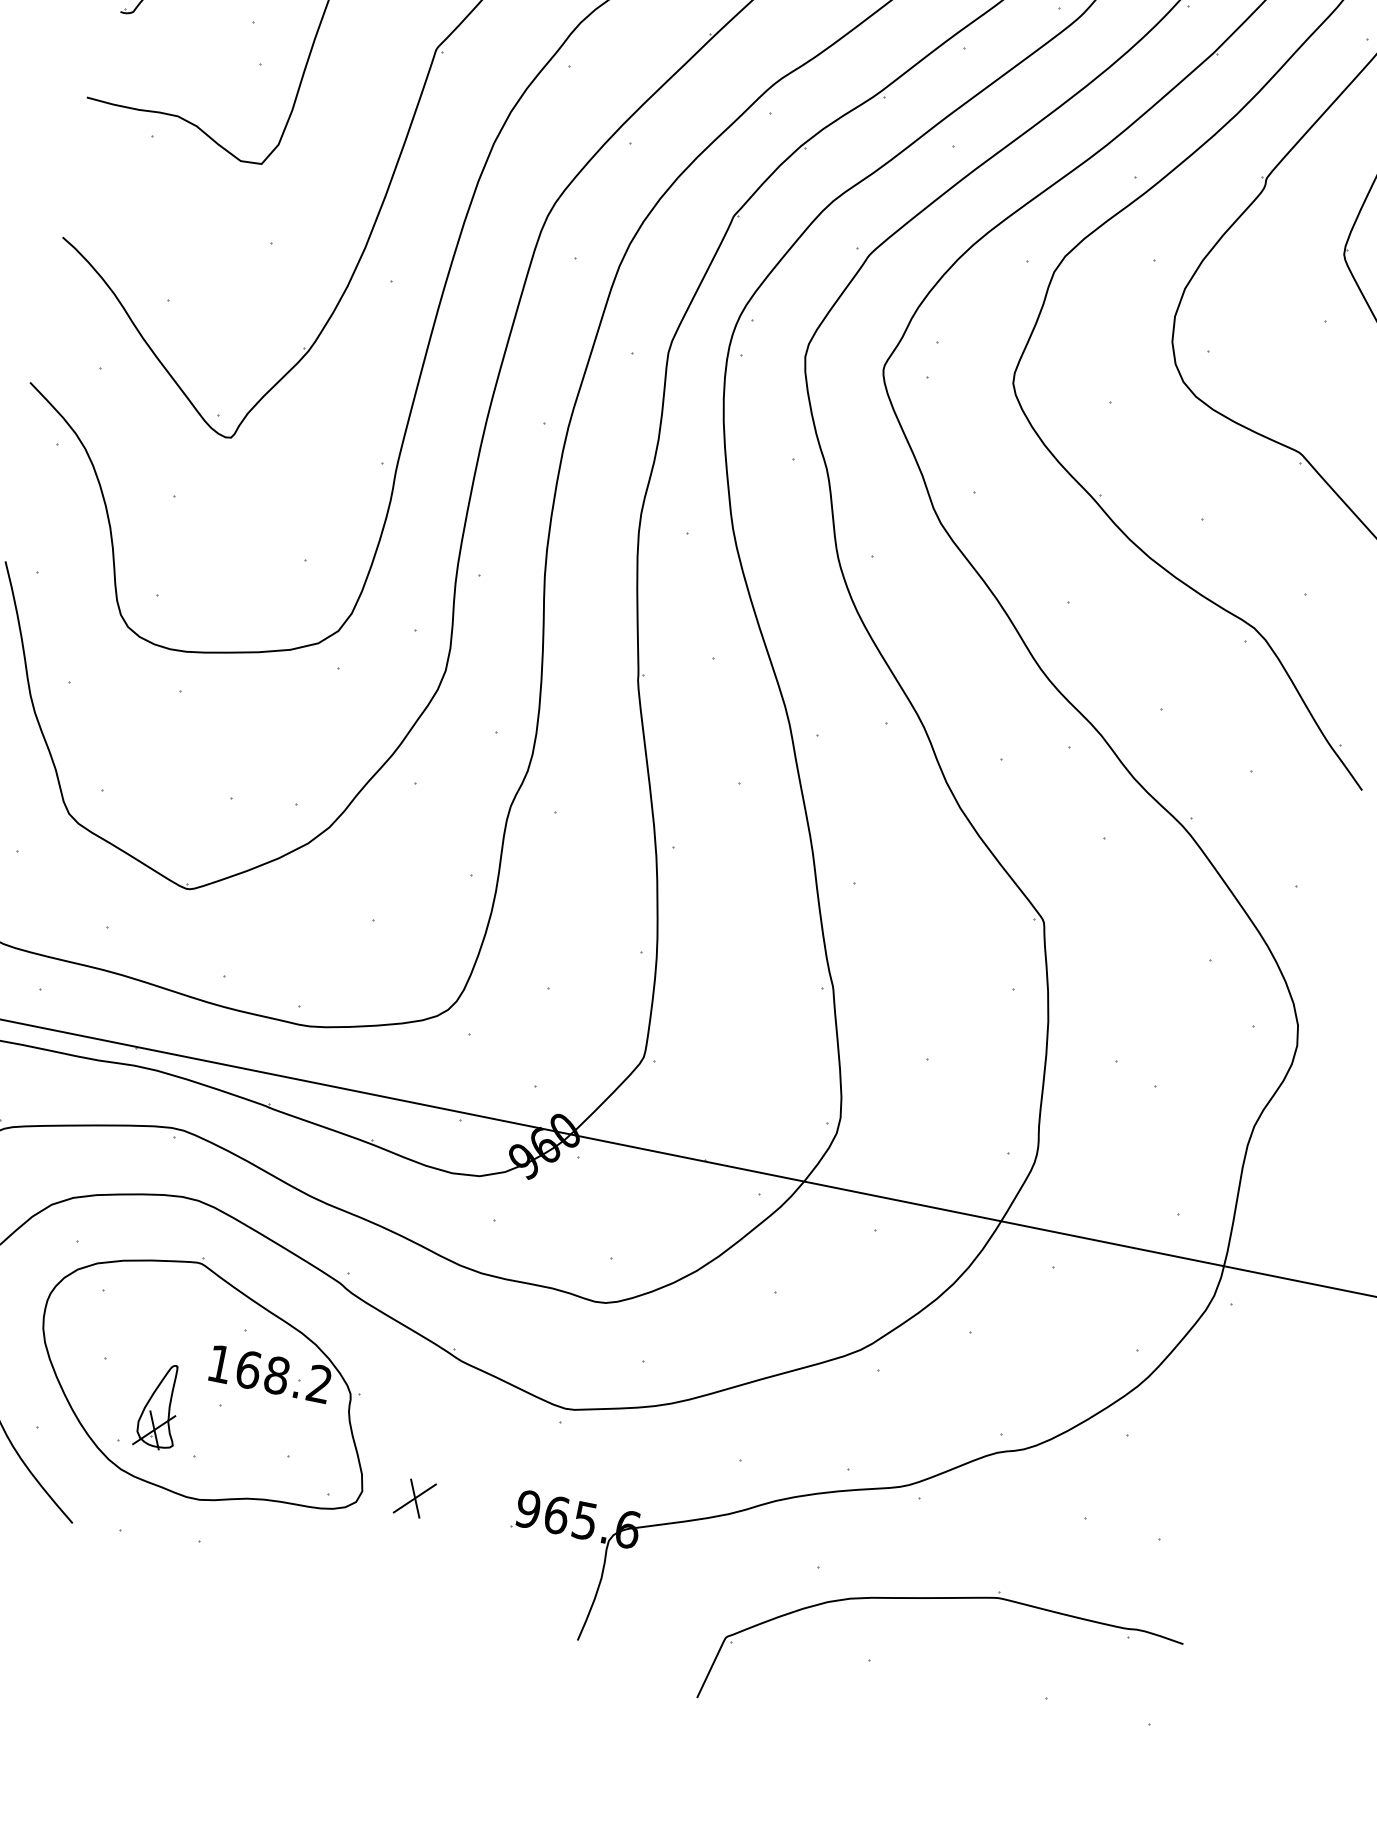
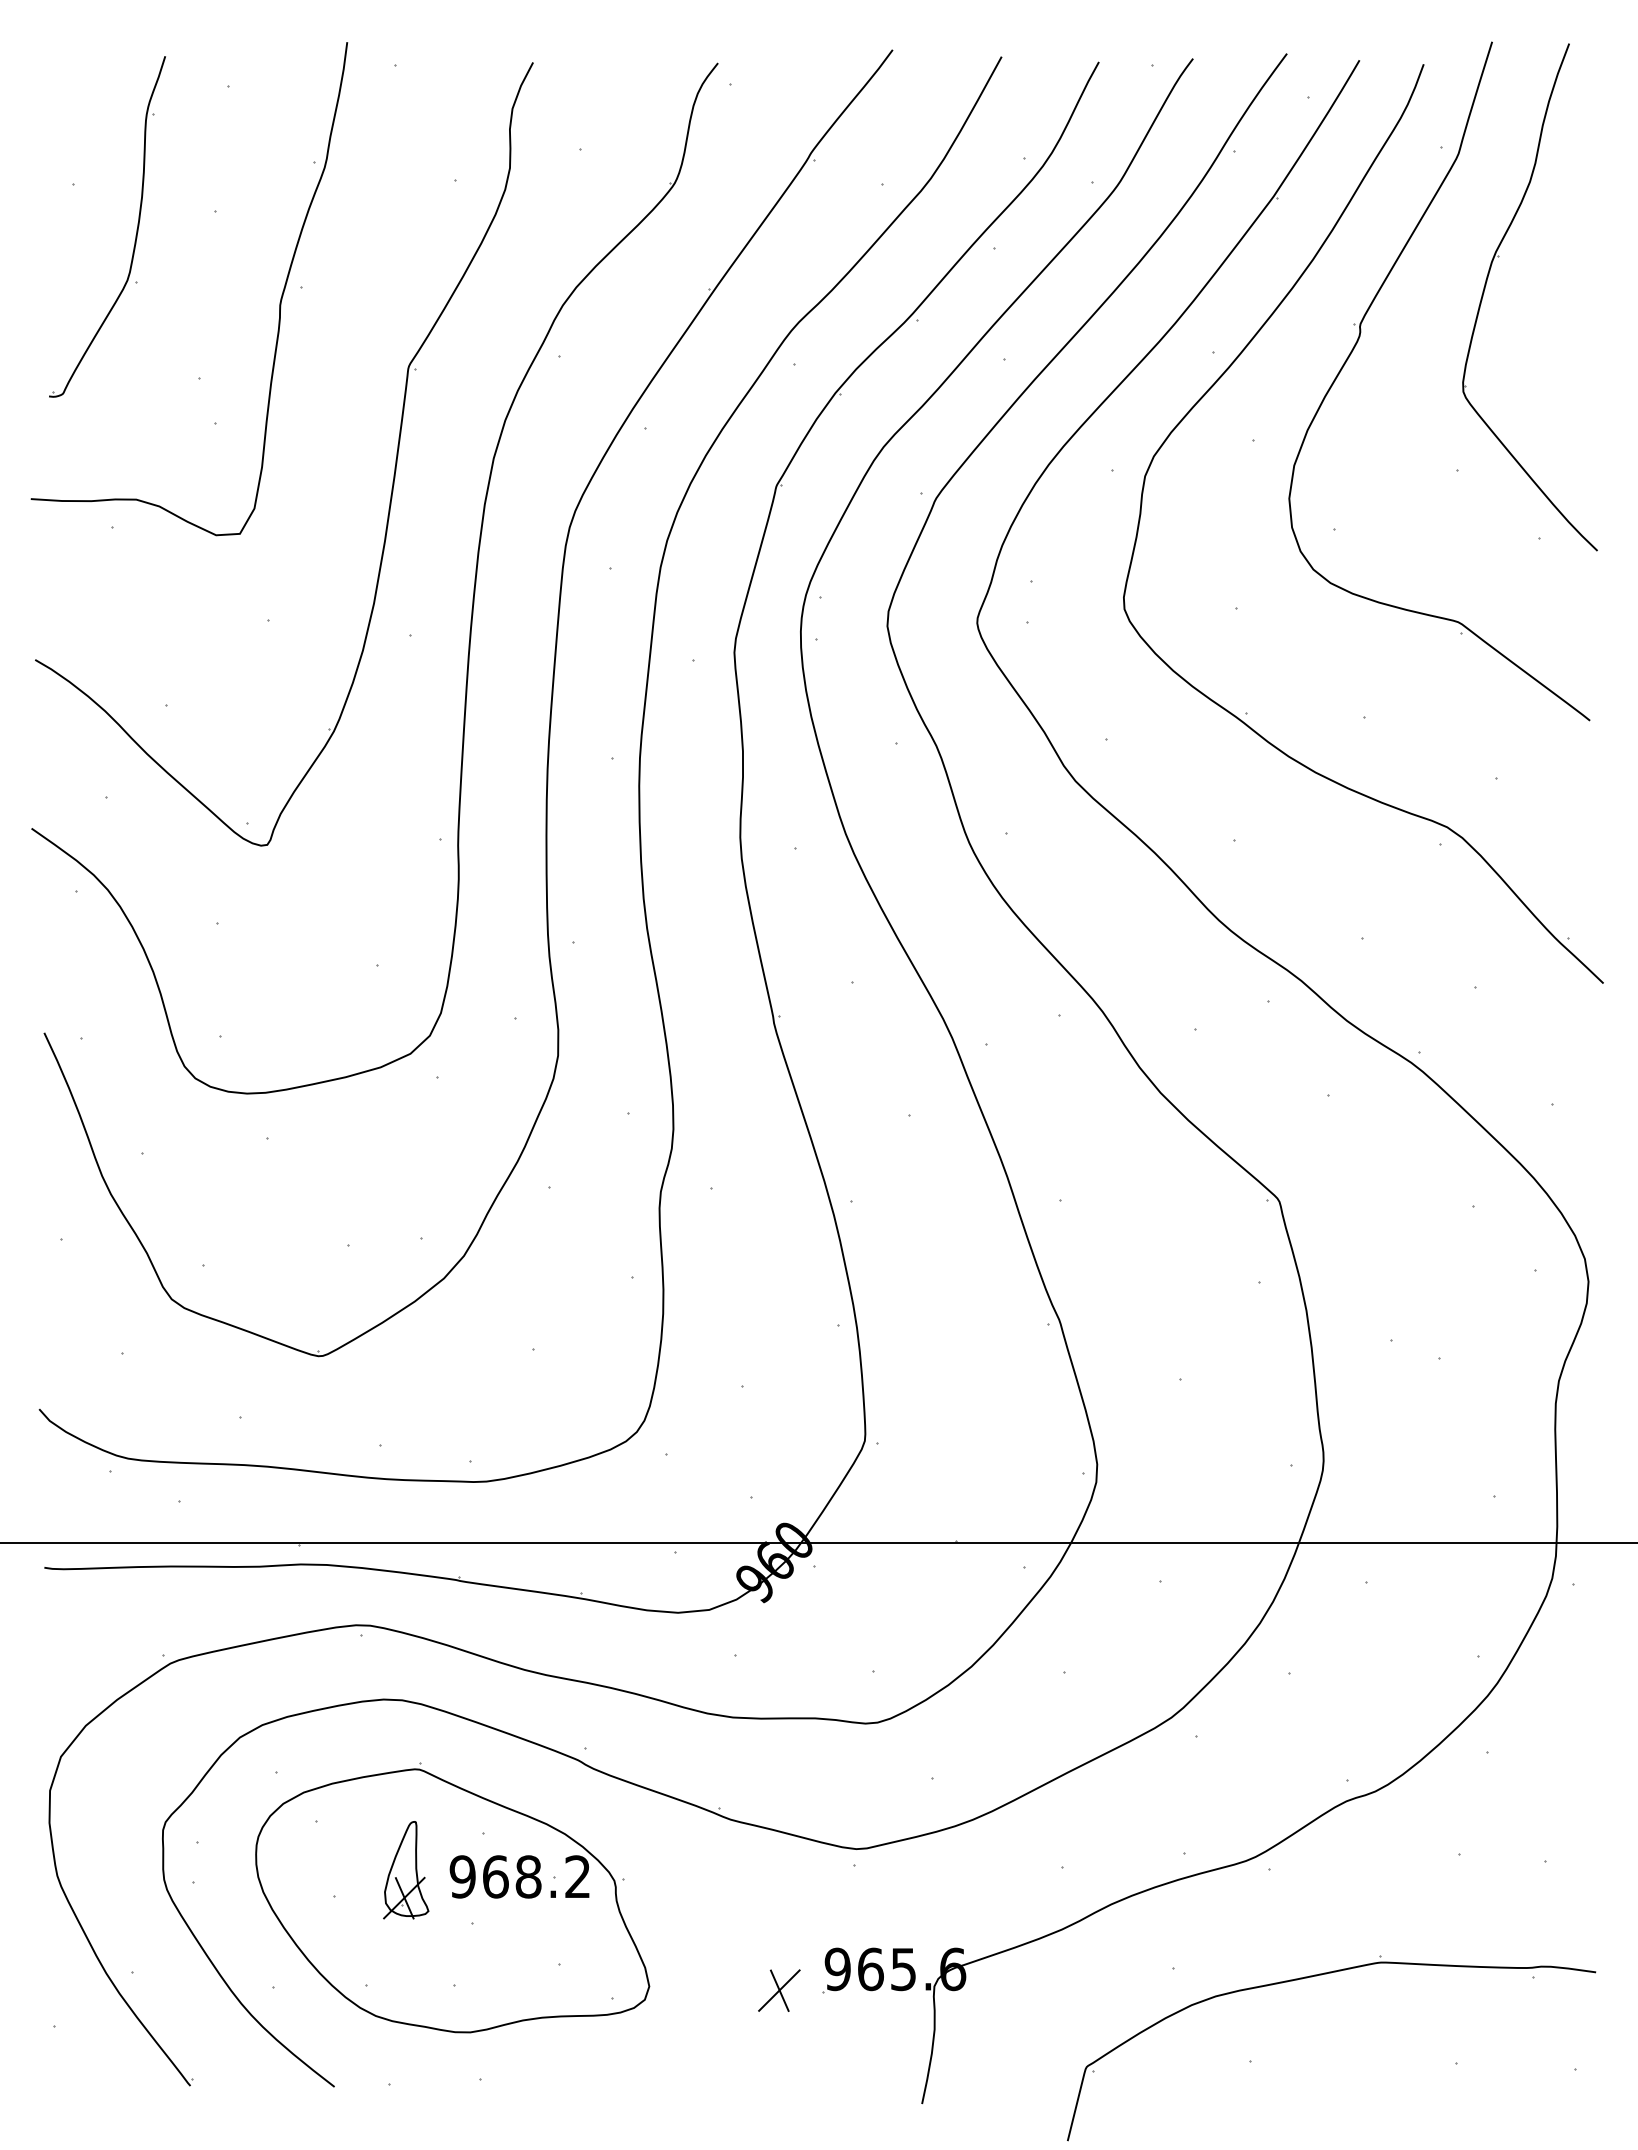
text: (219, 1363) -> (462, 1876), 168.2 -> 968.2
part: (160, 1406) -> (406, 1870), moved
part: (415, 1498) -> (779, 1990), moved

